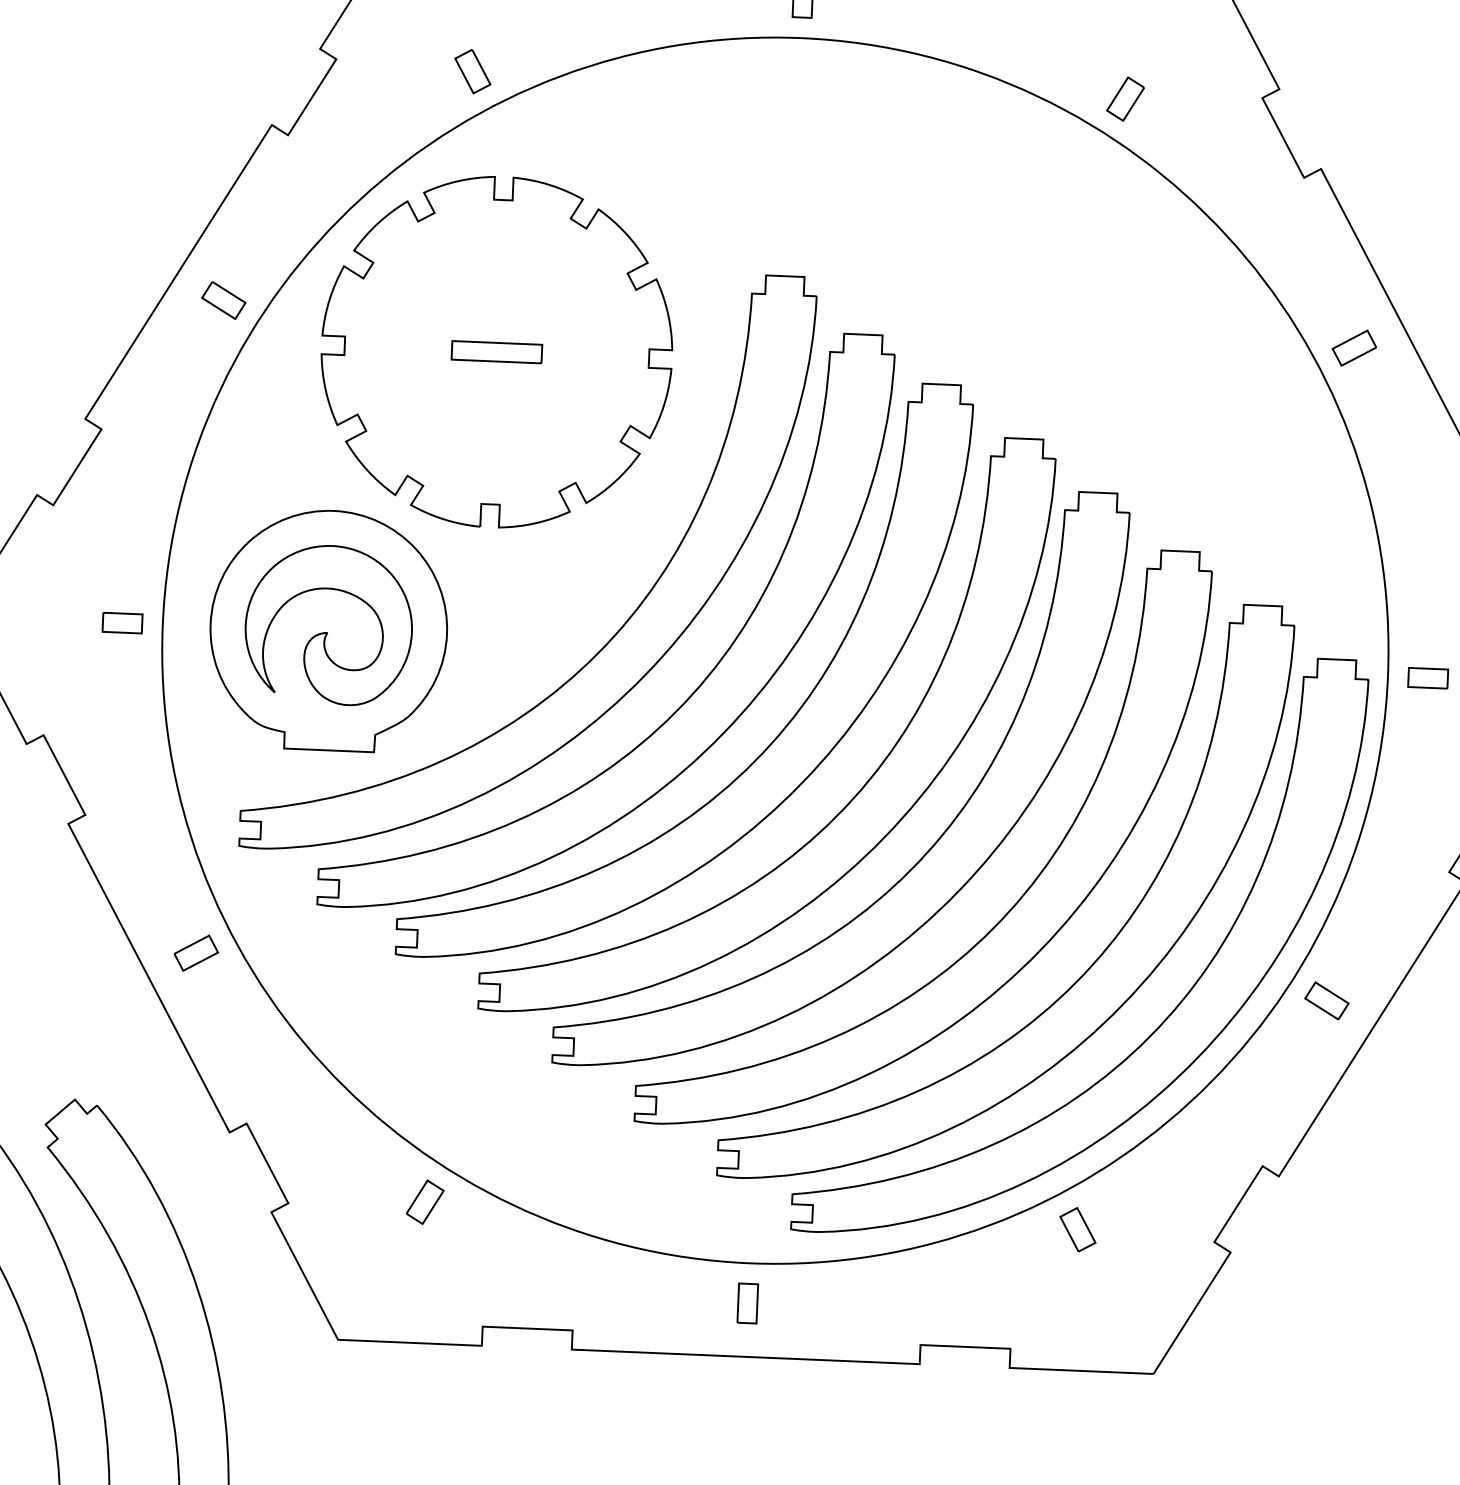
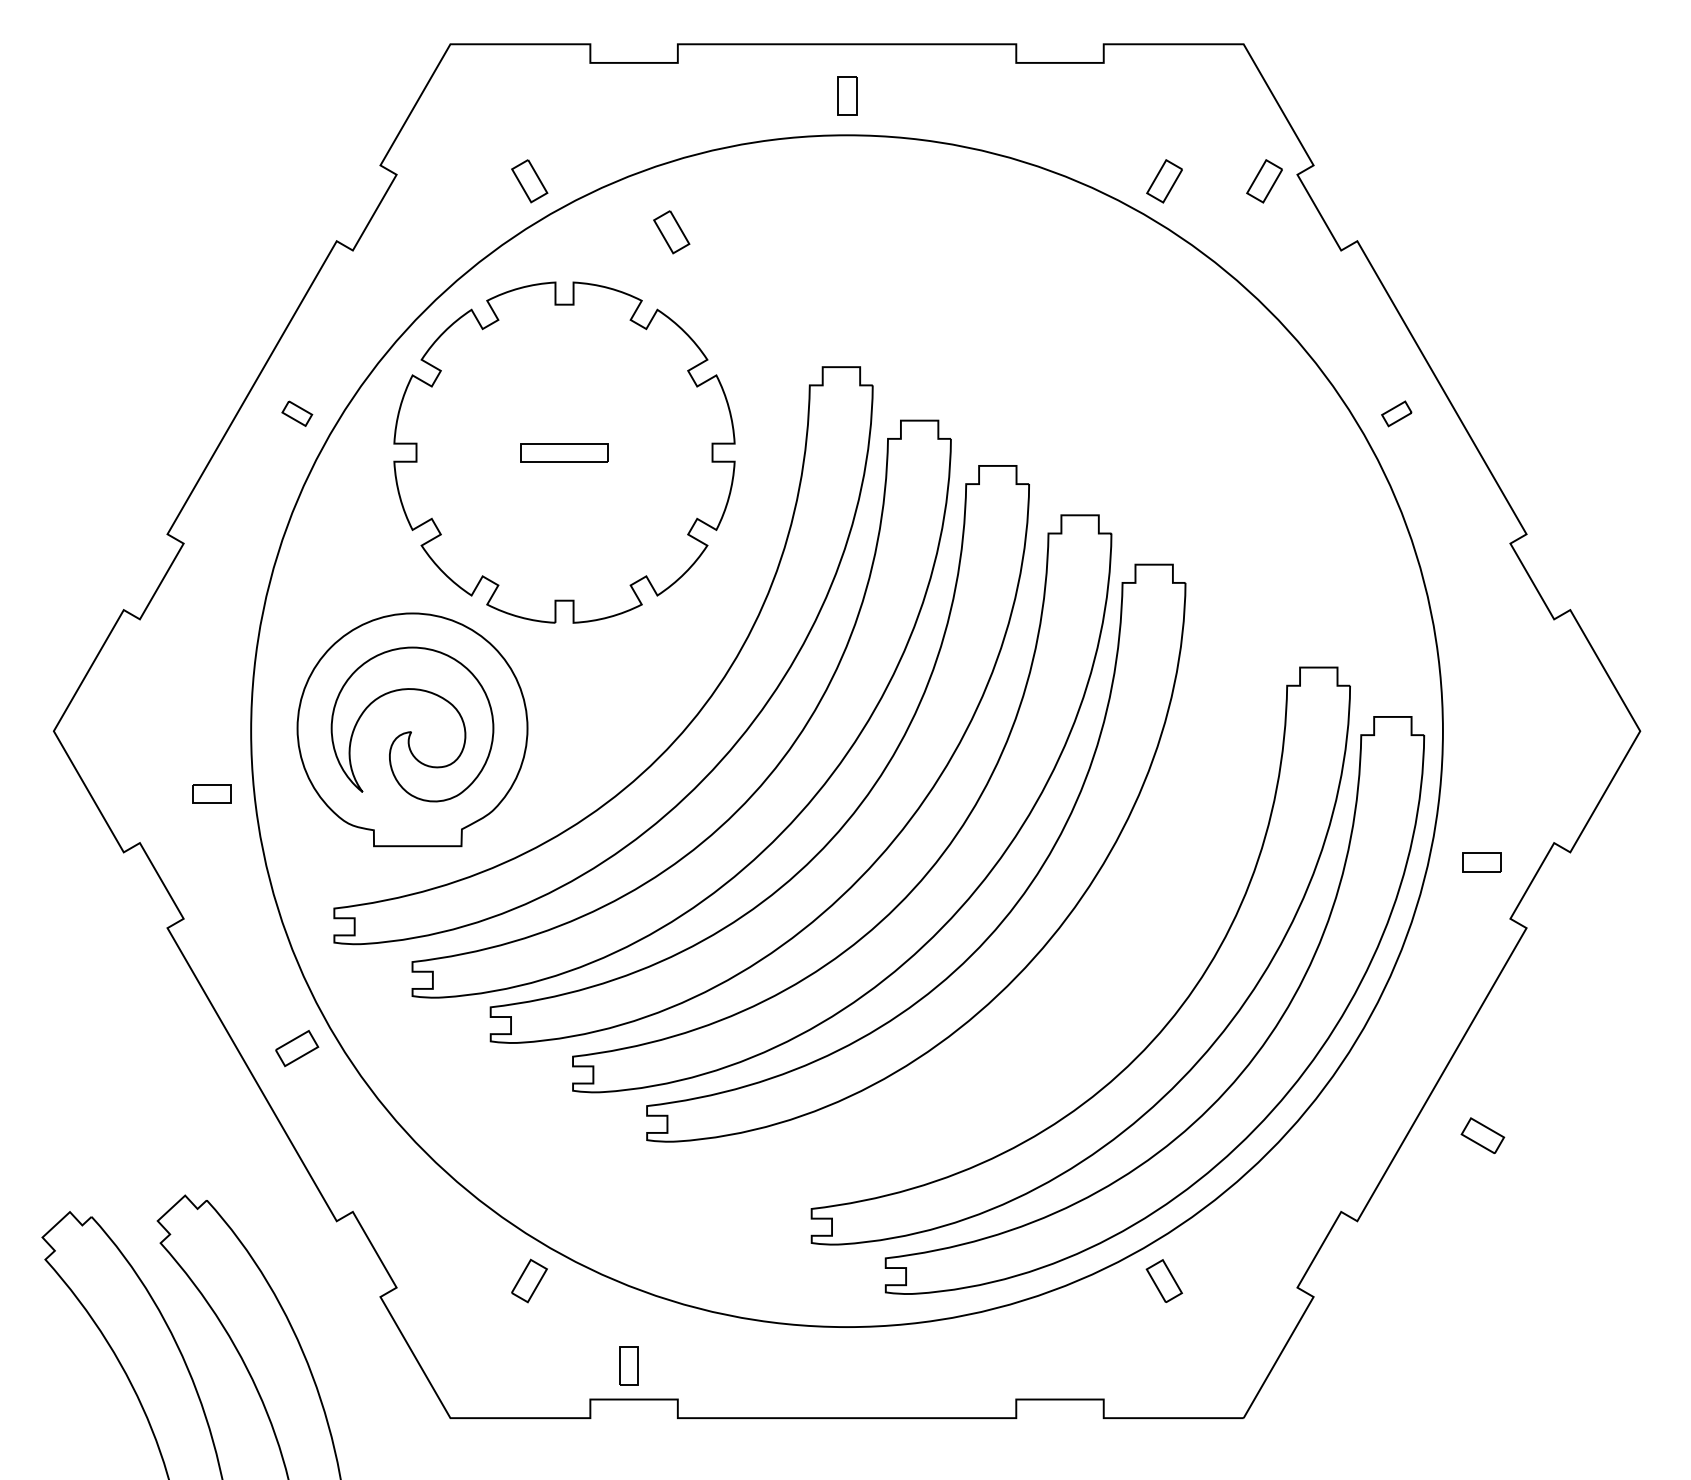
part: (1228, 103) -> (1264, 181), added
part: (616, 130) -> (671, 232), added
part: (224, 300) -> (297, 413), size x0.7
part: (1353, 347) -> (1396, 413), size x0.7
part: (122, 622) -> (211, 793), moved
part: (1427, 678) -> (1481, 862), moved
part: (1007, 910) -> (1083, 974), removed
part: (1326, 1000) -> (1482, 1135), moved
part: (747, 1302) -> (628, 1365), moved

